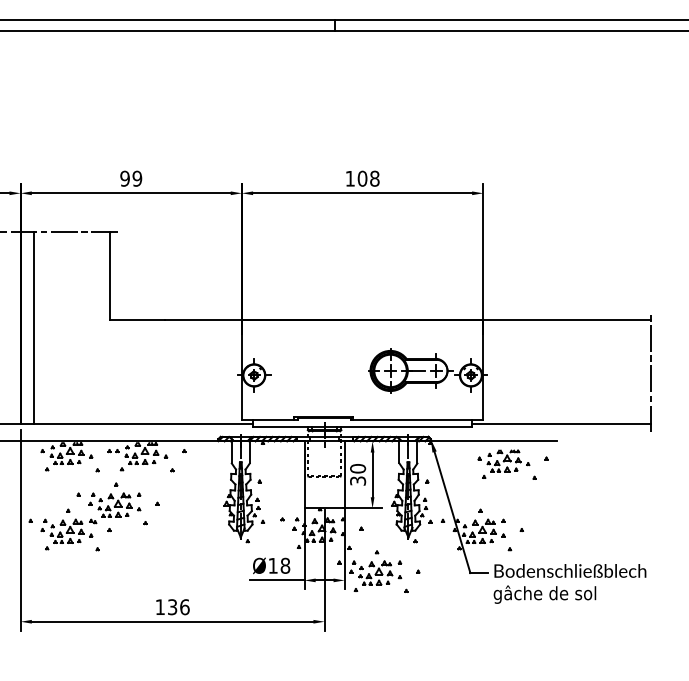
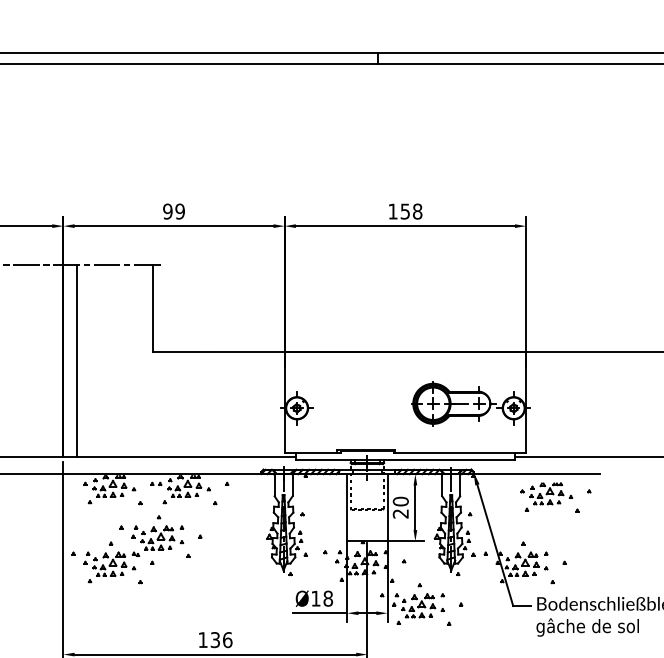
text: (362, 178) -> (405, 211), 108 -> 158
text: (358, 480) -> (401, 513), 30 -> 20

